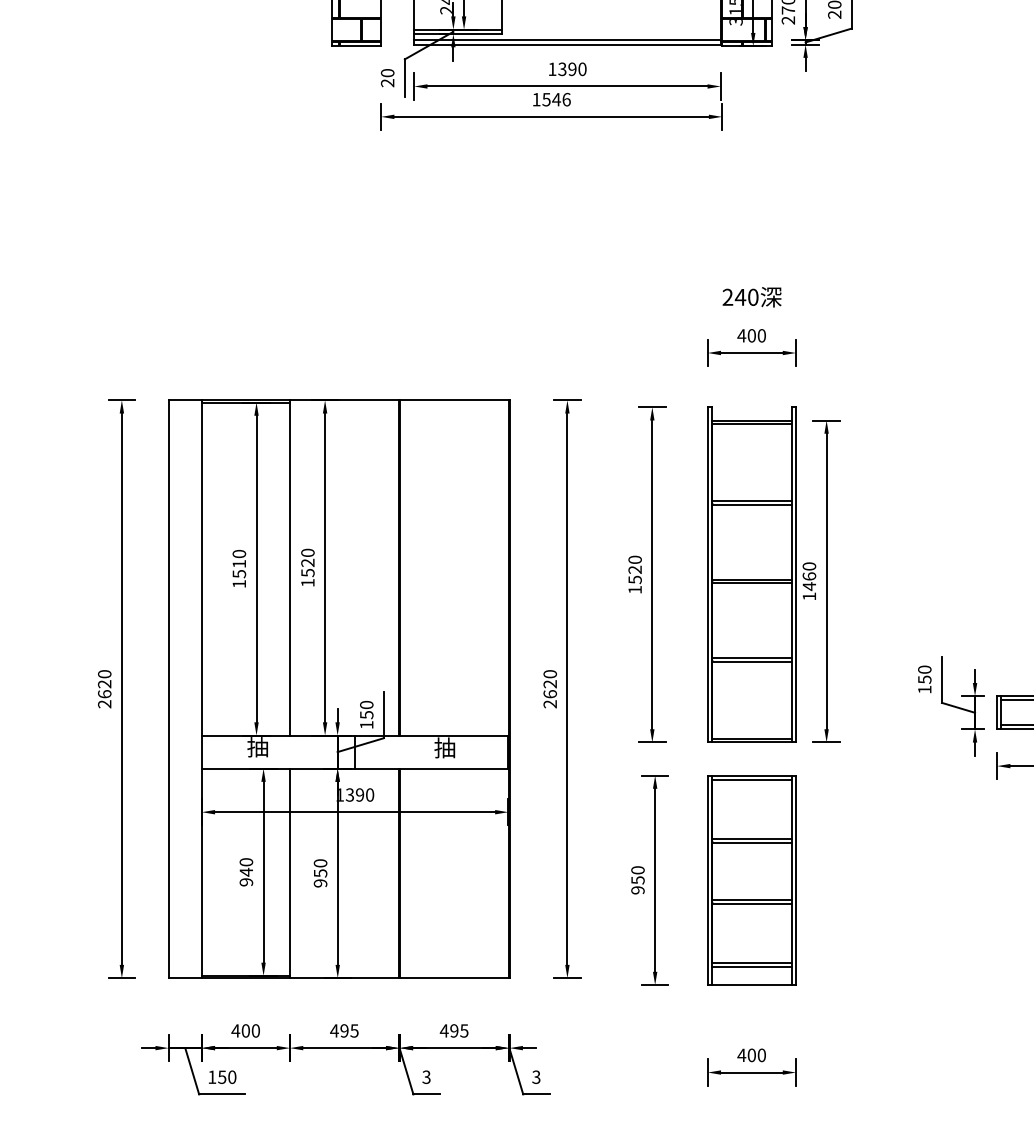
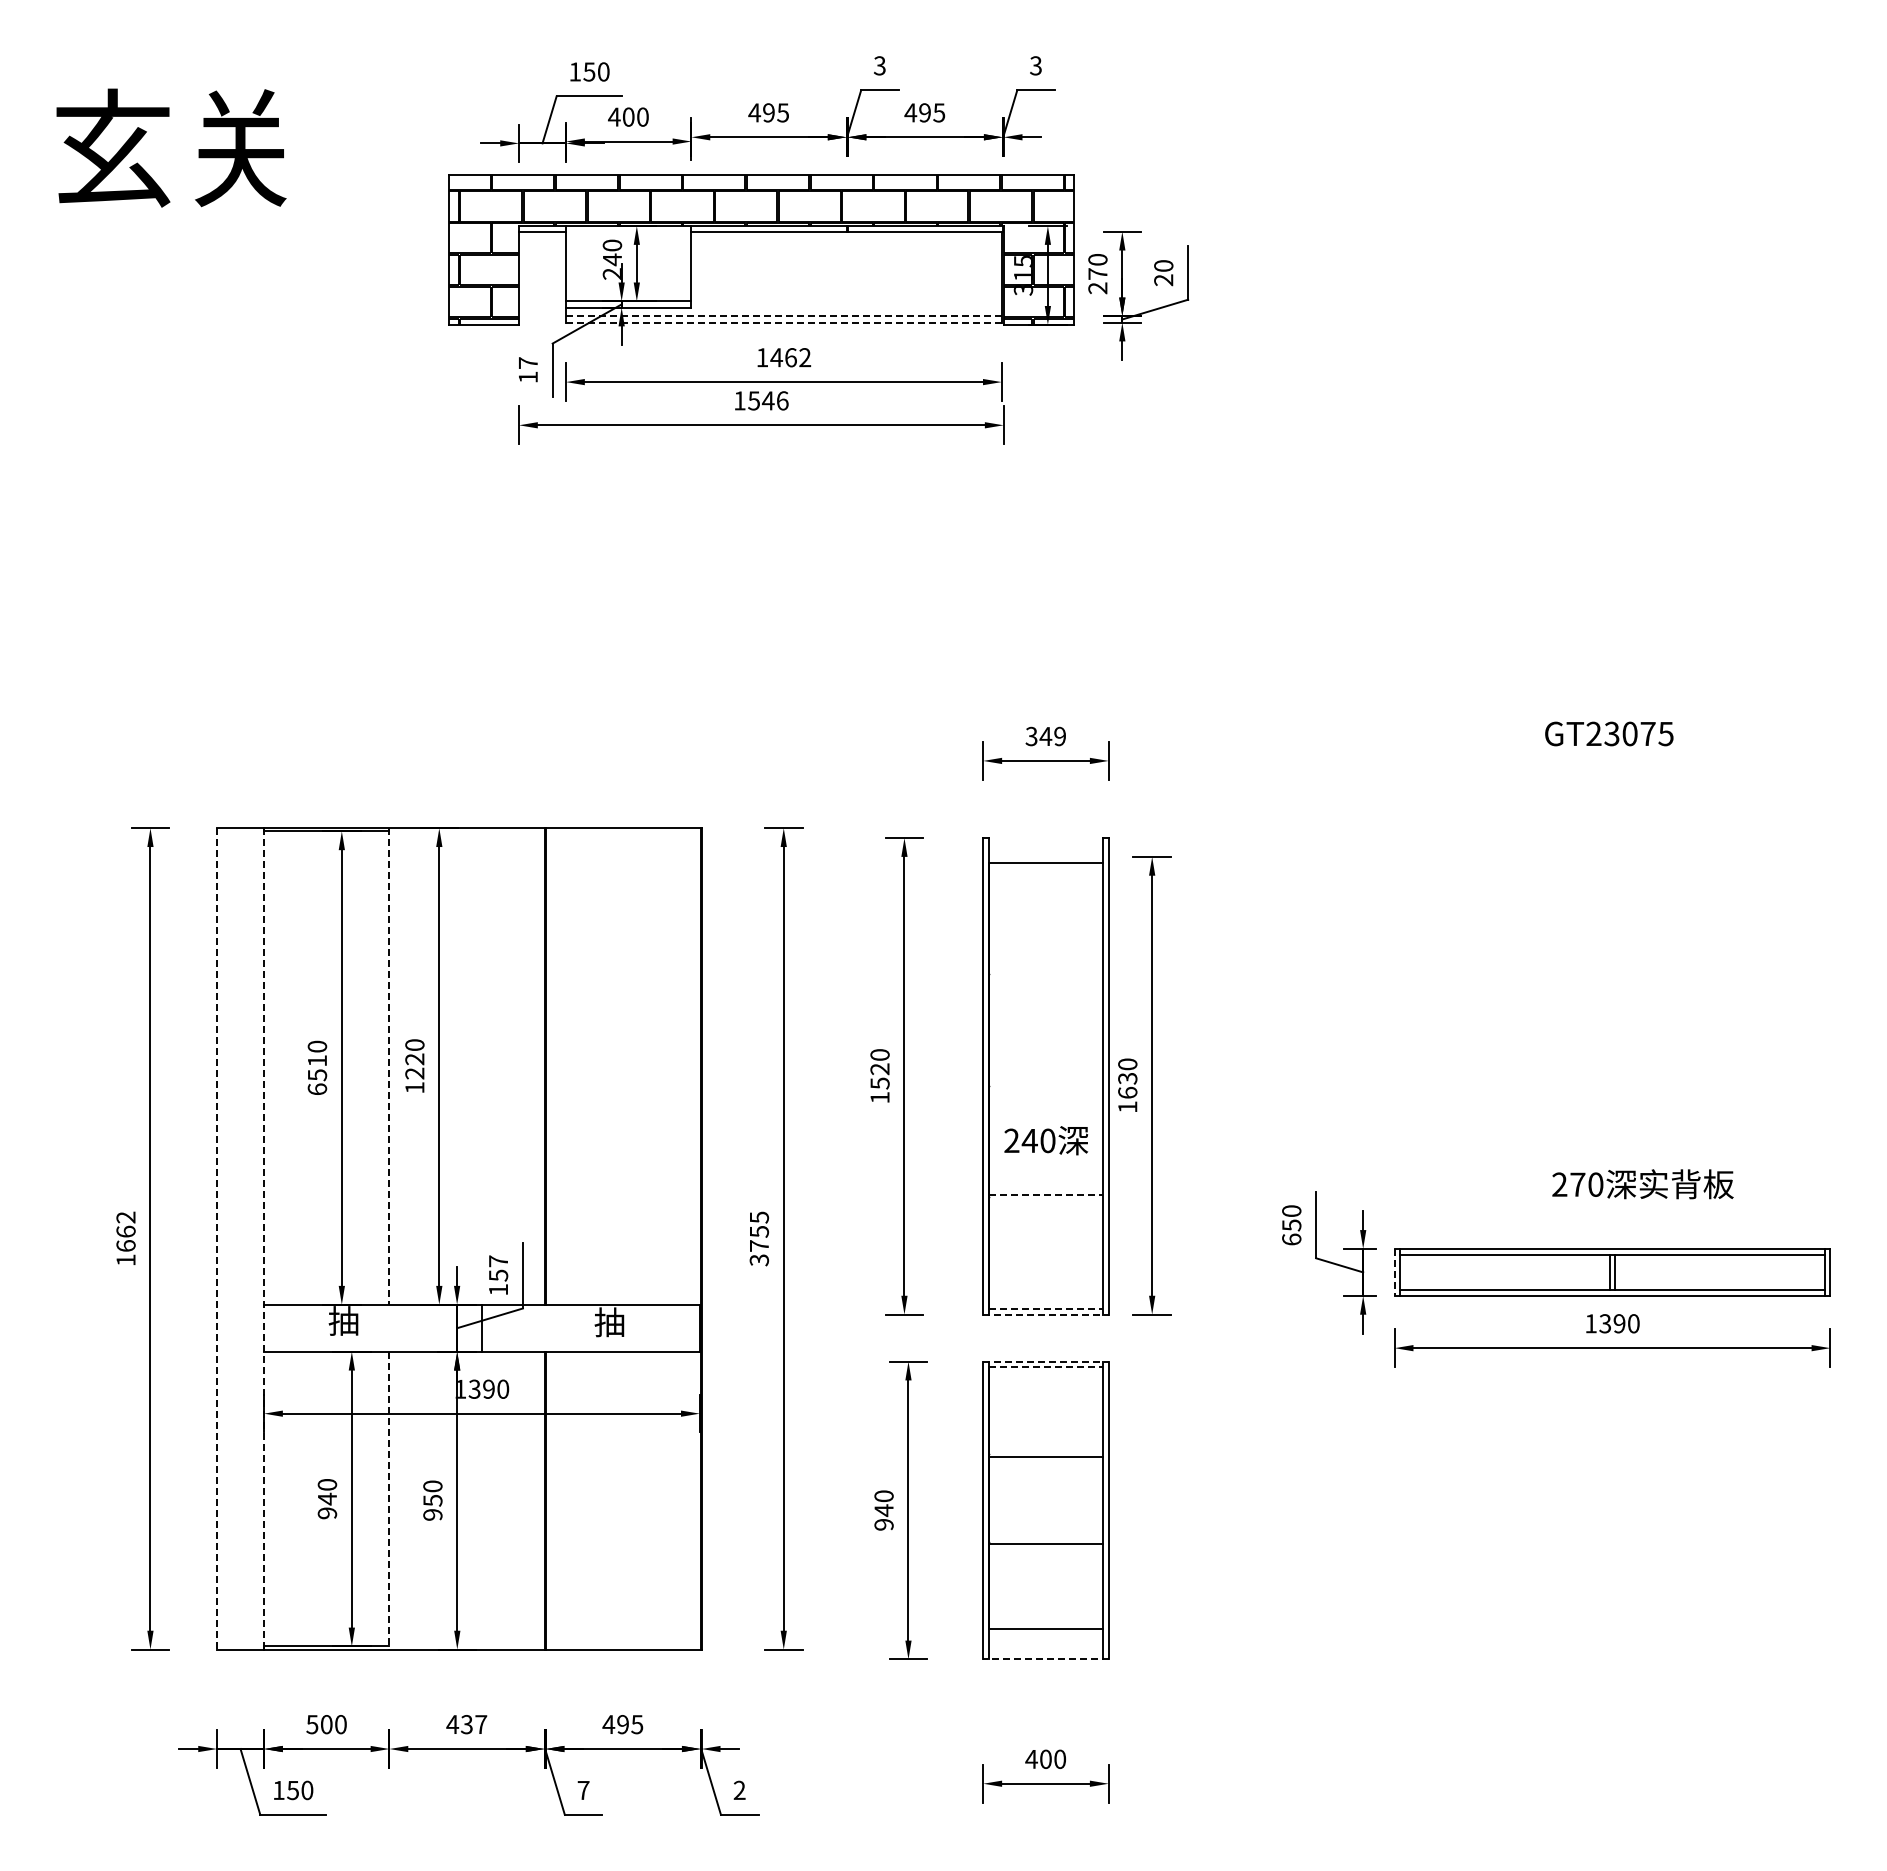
line: (567, 40) -> (783, 316), solid -> dashed
line: (567, 44) -> (783, 322), solid -> dashed
text: (572, 69) -> (790, 357), 1390 -> 1462
text: (387, 78) -> (527, 370), 20 -> 17
text: (752, 297) -> (1046, 1140), moved
text: (751, 335) -> (1045, 736), 400 -> 349
line: (751, 420) -> (1045, 856), removed
line: (751, 501) -> (1045, 971), removed
line: (751, 504) -> (1045, 976), removed
line: (290, 567) -> (389, 1066), solid -> dashed
text: (307, 572) -> (414, 1073), 1520 -> 1220
line: (751, 579) -> (1045, 1082), removed
text: (809, 581) -> (1127, 1085), 1460 -> 1630
text: (239, 583) -> (317, 1088), 1510 -> 6510
line: (751, 583) -> (1045, 1088), removed
line: (752, 658) -> (1046, 1194), solid -> dashed
line: (751, 662) -> (1045, 1200), removed
text: (104, 688) -> (125, 1238), 2620 -> 1662
line: (169, 688) -> (217, 1238), solid -> dashed
line: (202, 688) -> (264, 1238), solid -> dashed
text: (550, 688) -> (759, 1238), 2620 -> 3755
text: (924, 689) -> (1291, 1239), 150 -> 650
text: (366, 705) -> (498, 1261), 150 -> 157
line: (997, 712) -> (1394, 1272), solid -> dashed
line: (752, 738) -> (1046, 1308), solid -> dashed
line: (752, 742) -> (1046, 1314), solid -> dashed
line: (752, 775) -> (1046, 1361), solid -> dashed
line: (752, 779) -> (1046, 1367), solid -> dashed
line: (751, 838) -> (1045, 1451), removed
line: (290, 873) -> (389, 1500), solid -> dashed
text: (637, 880) -> (883, 1510), 950 -> 940
line: (751, 900) -> (1045, 1538), removed
line: (751, 967) -> (1045, 1634), removed
line: (752, 985) -> (1046, 1659), solid -> dashed
text: (235, 1030) -> (312, 1724), 400 -> 500
text: (349, 1030) -> (473, 1724), 495 -> 437
text: (426, 1077) -> (583, 1790), 3 -> 7
text: (536, 1077) -> (739, 1790), 3 -> 2

